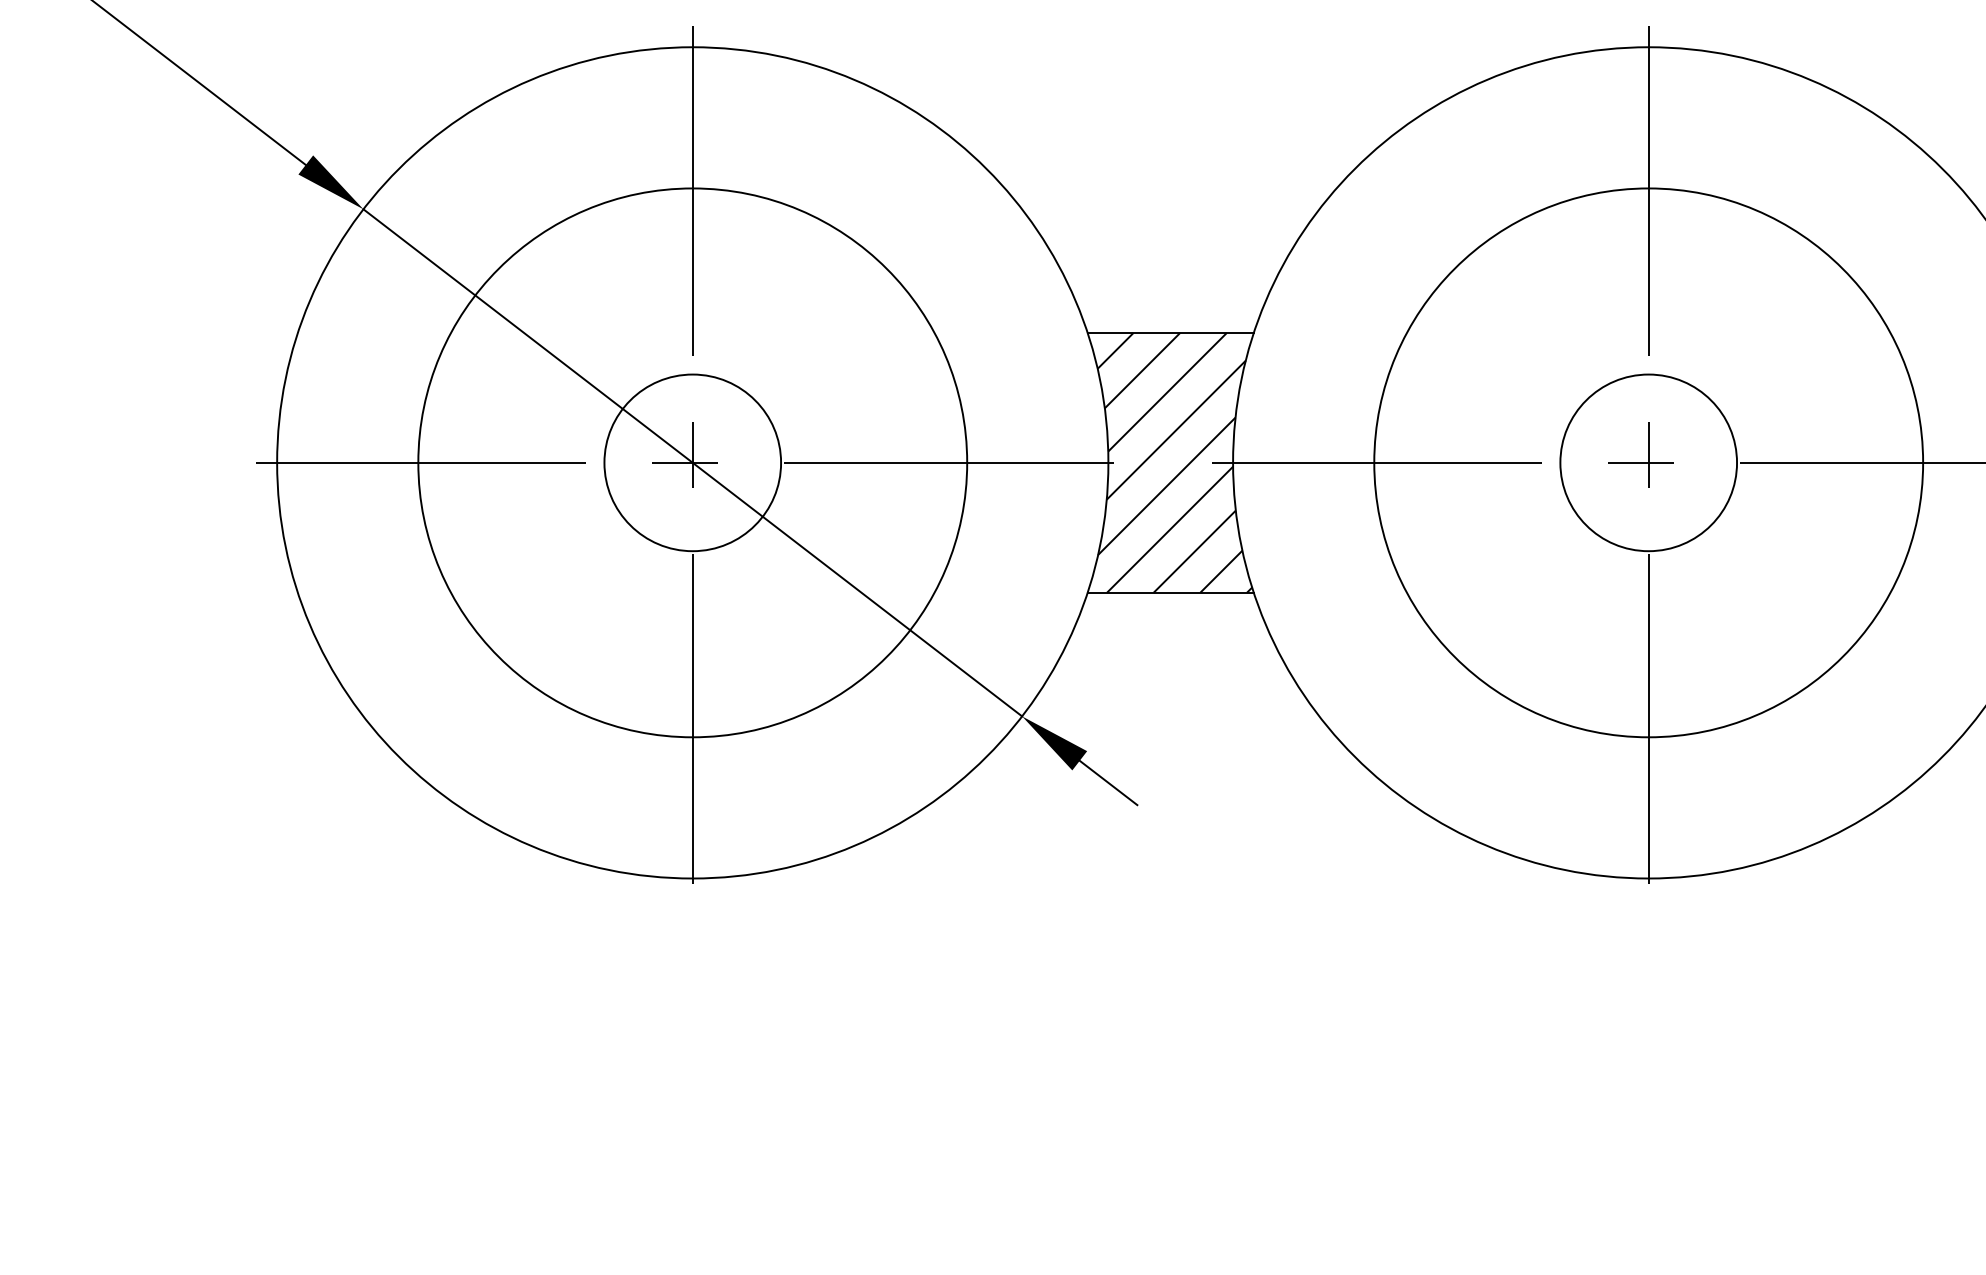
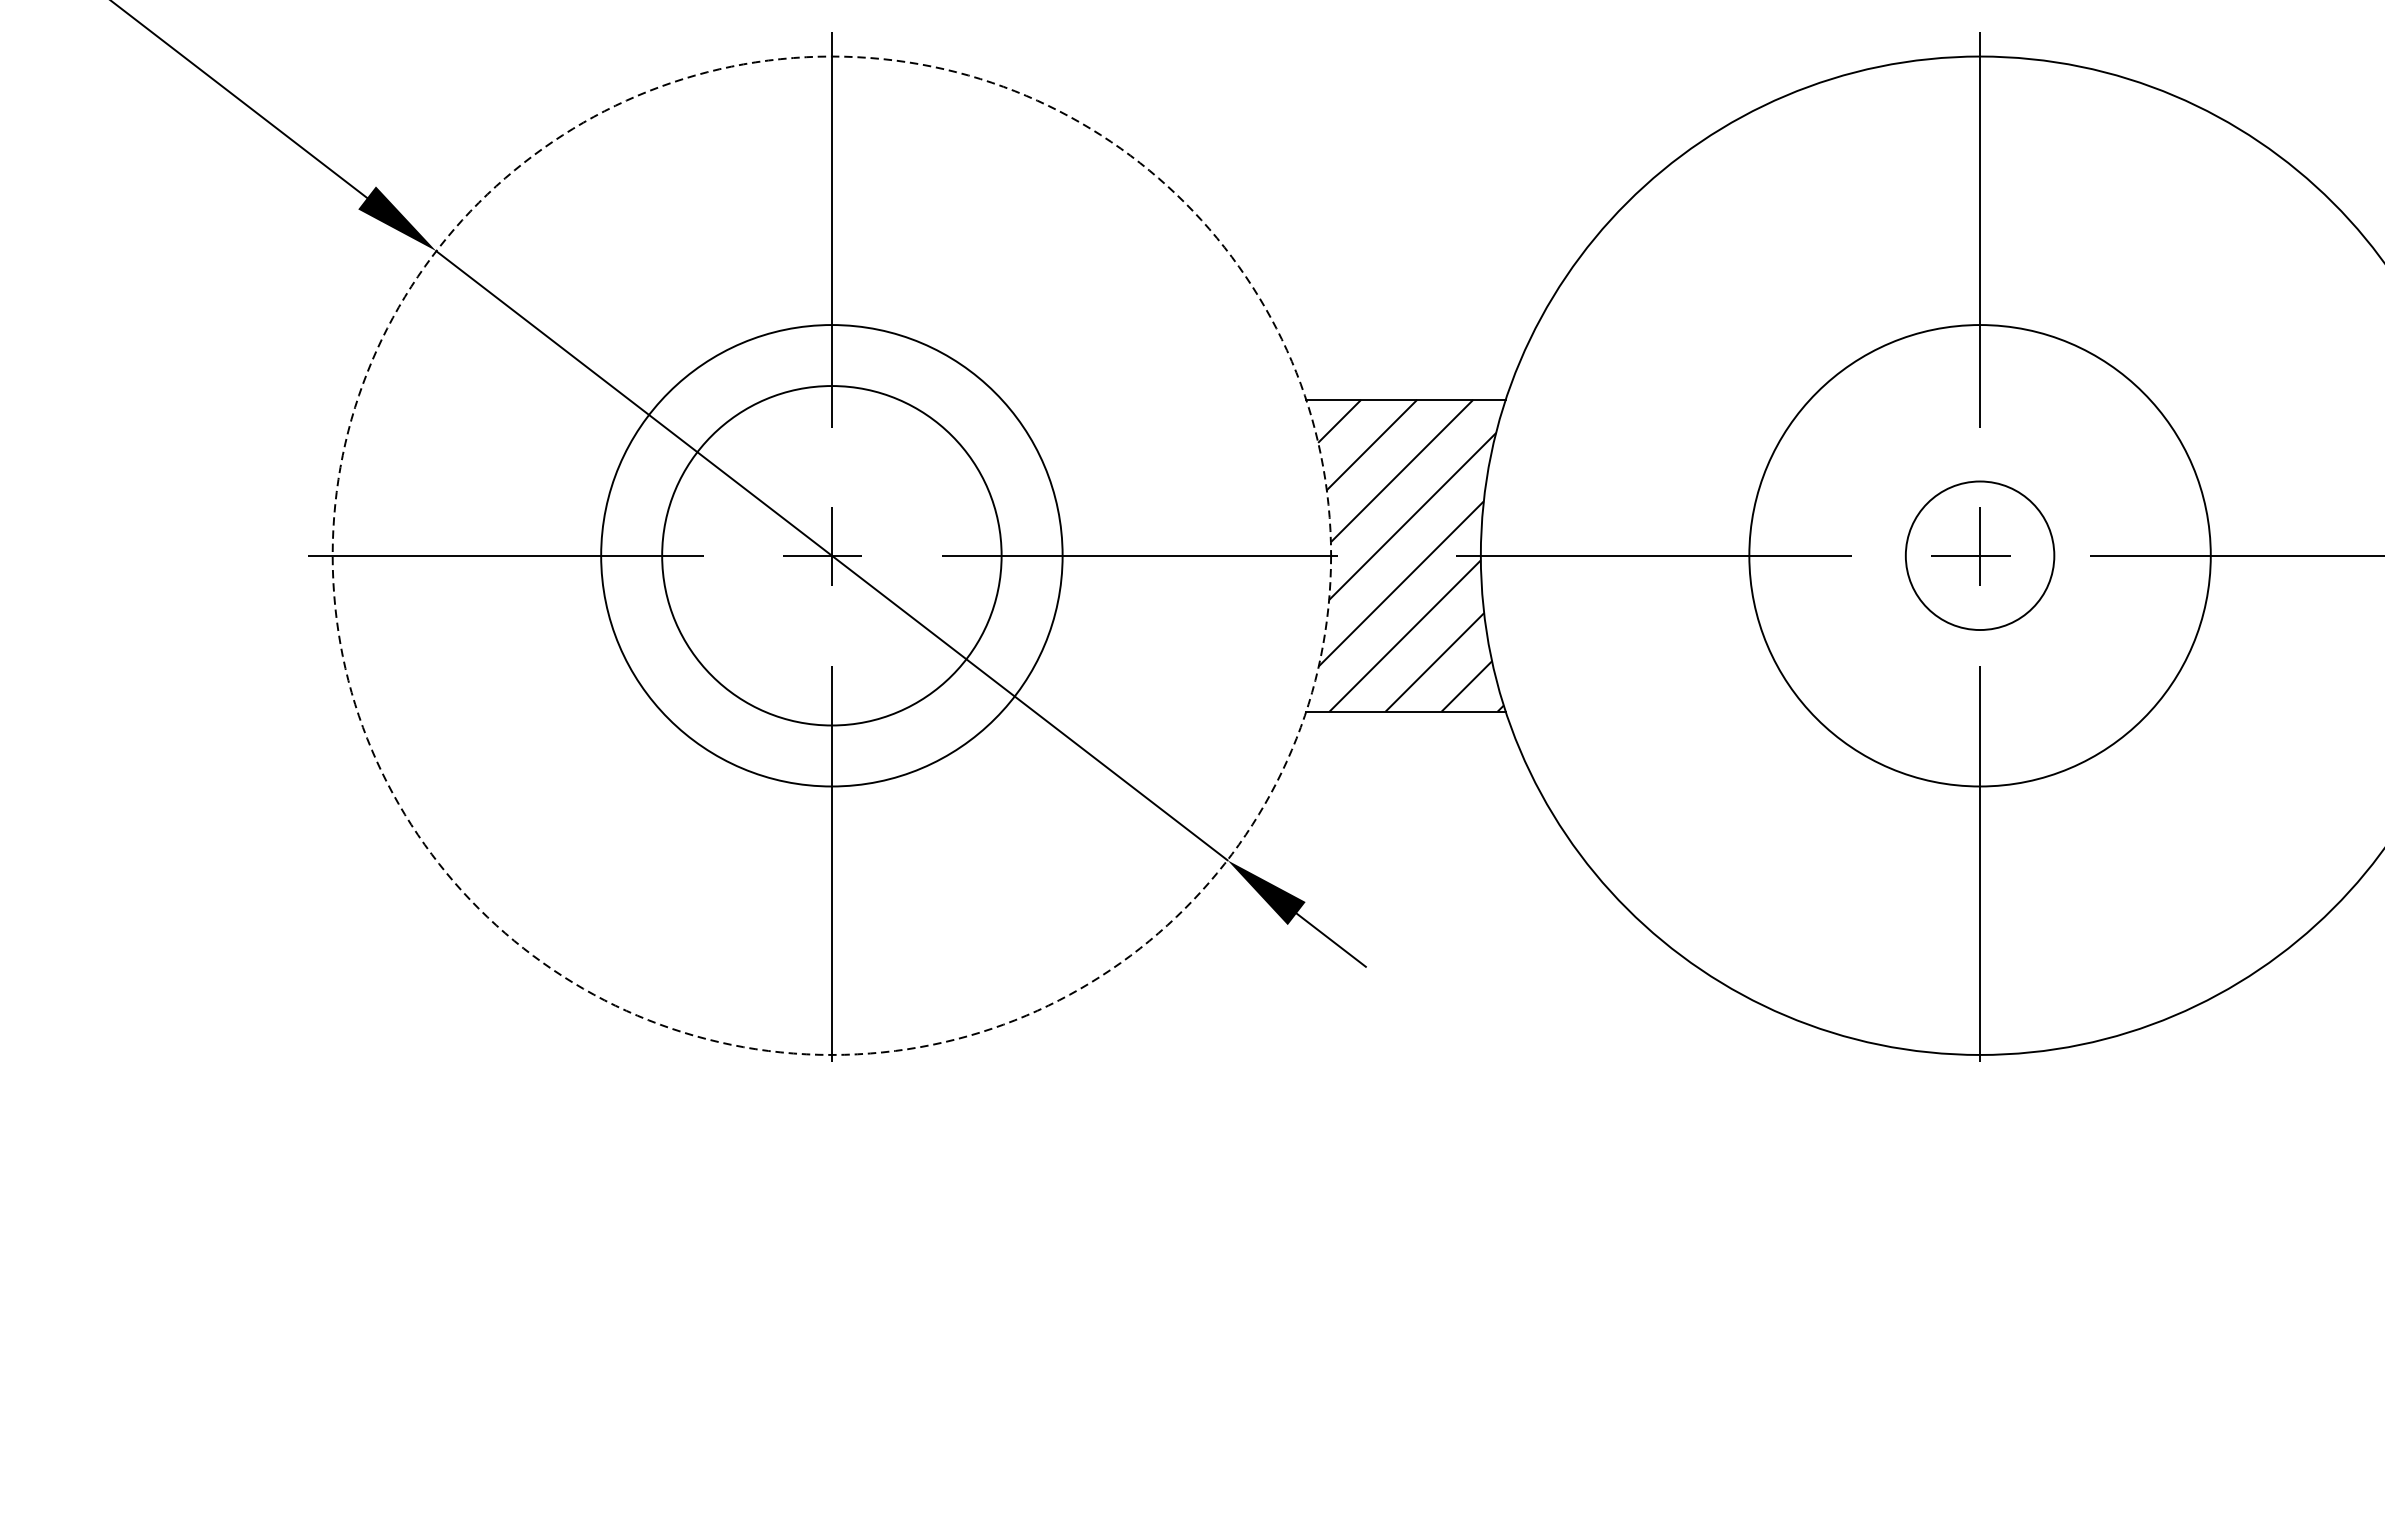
circle: (692, 462) -> (831, 555), size x0.7
circle: (692, 462) -> (831, 555), size x1.6
circle: (692, 462) -> (831, 555), solid -> dashed
circle: (1648, 462) -> (1979, 555), size x0.7
circle: (1648, 462) -> (1979, 555), size x0.7

